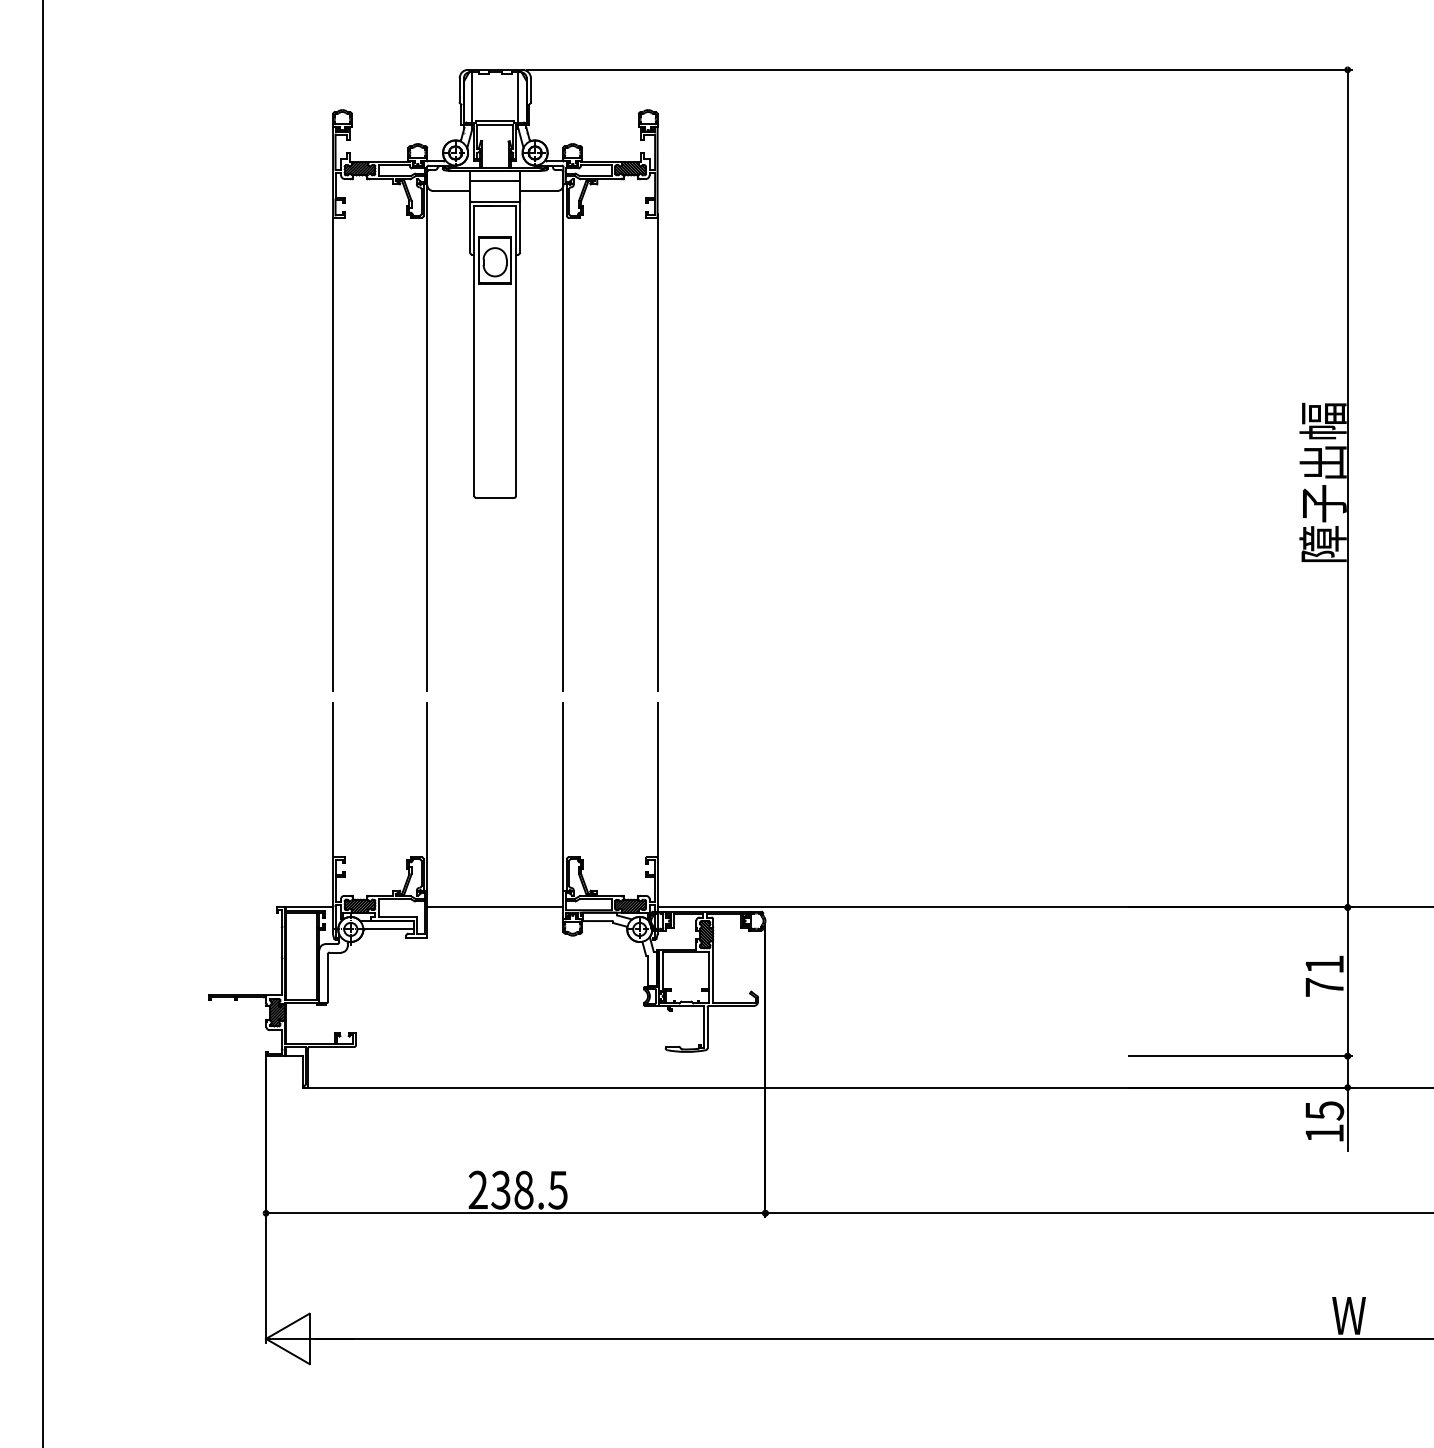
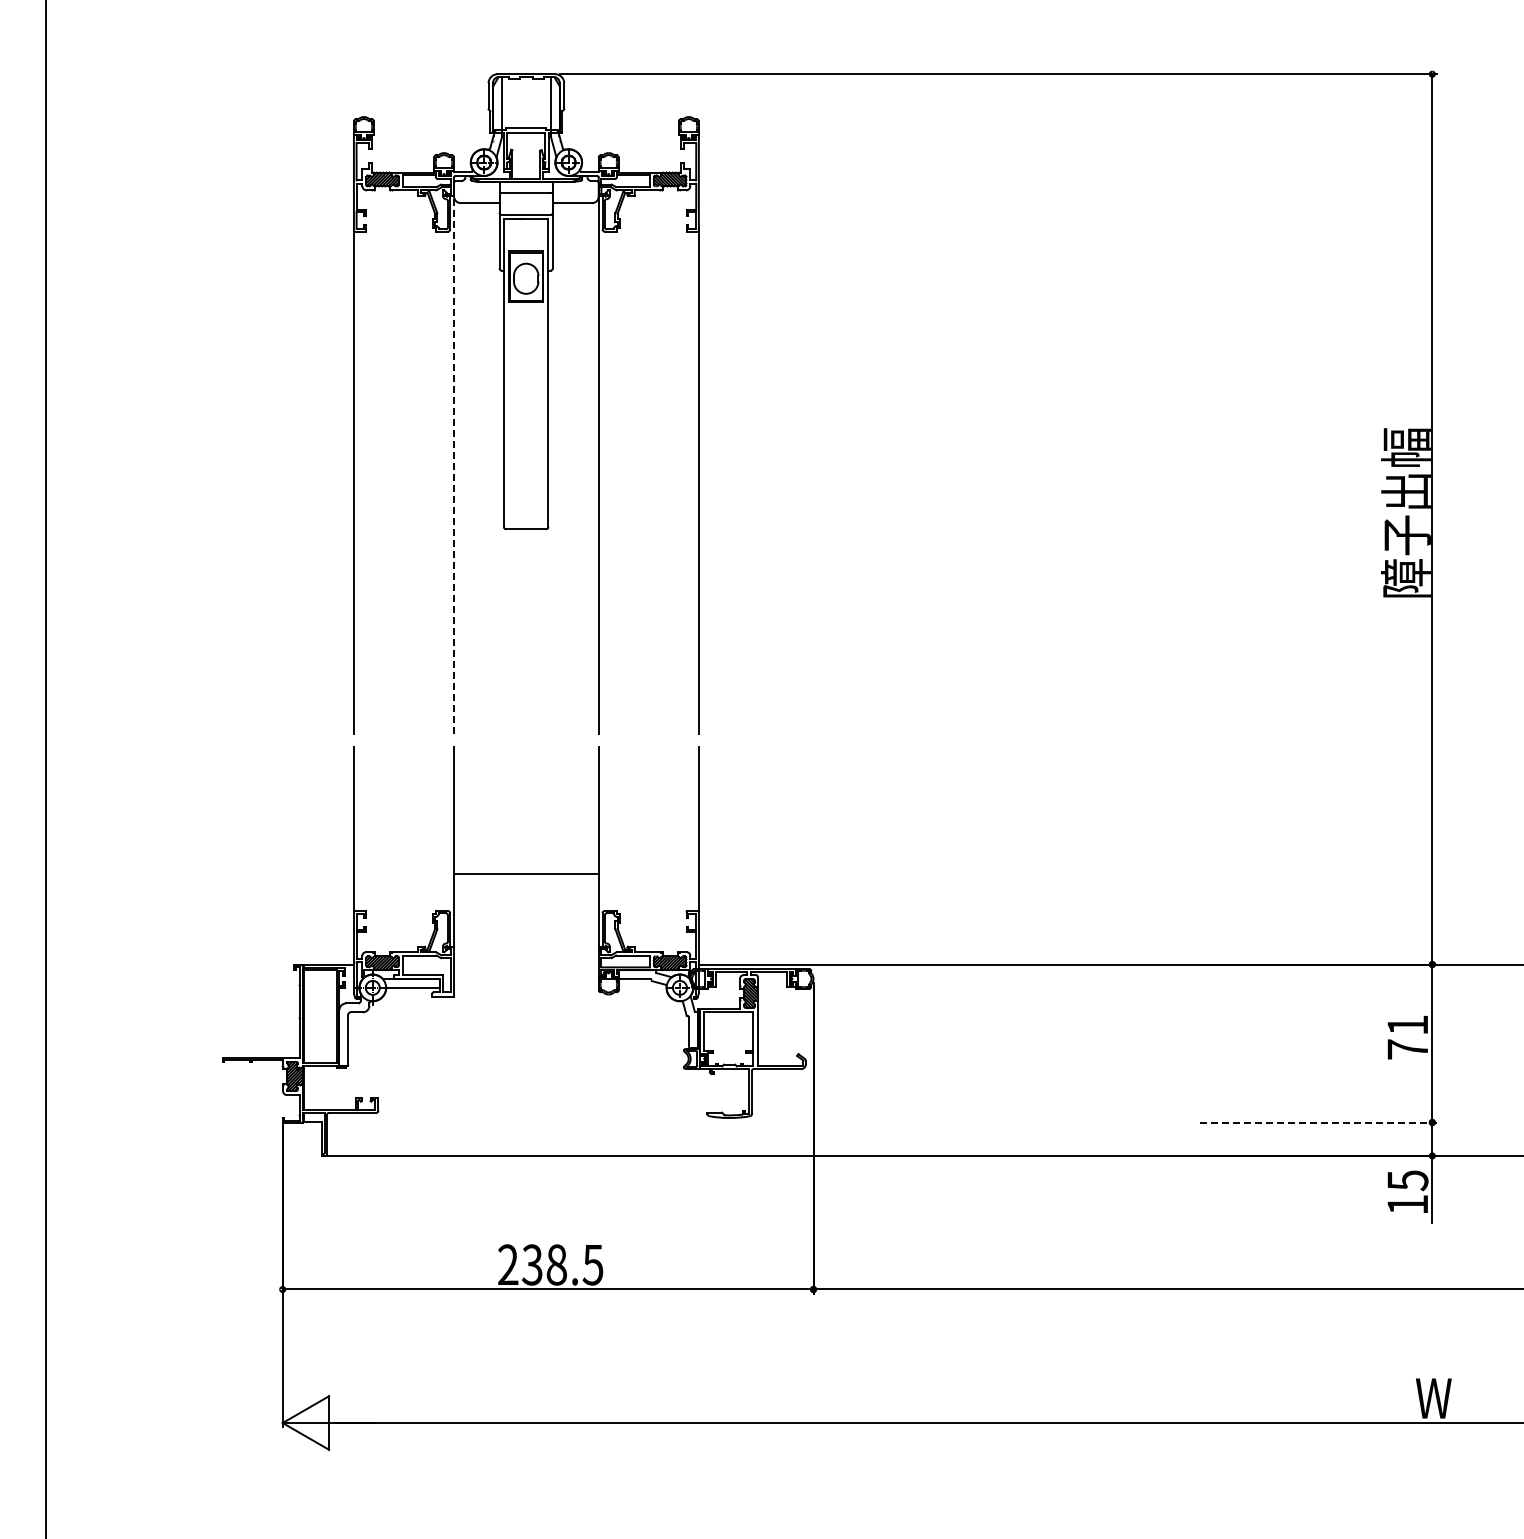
line: (427, 437) -> (454, 464), solid -> dashed
line: (495, 907) -> (526, 873), moved
line: (1240, 1056) -> (1318, 1122), solid -> dashed

